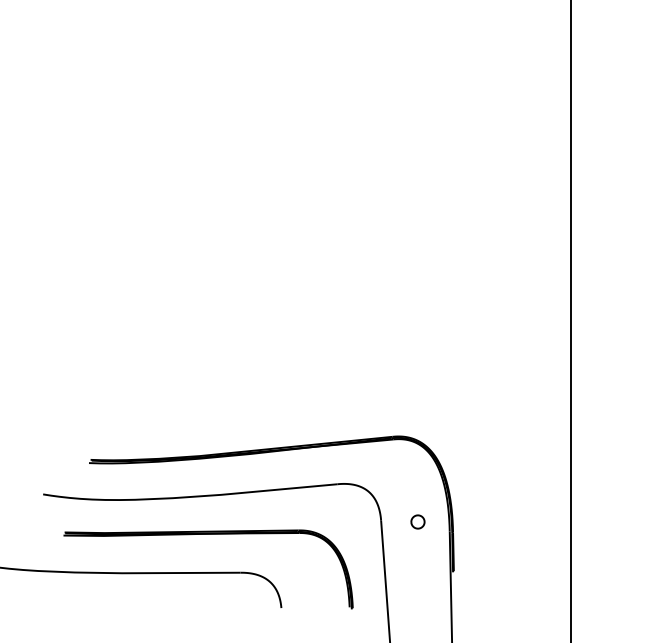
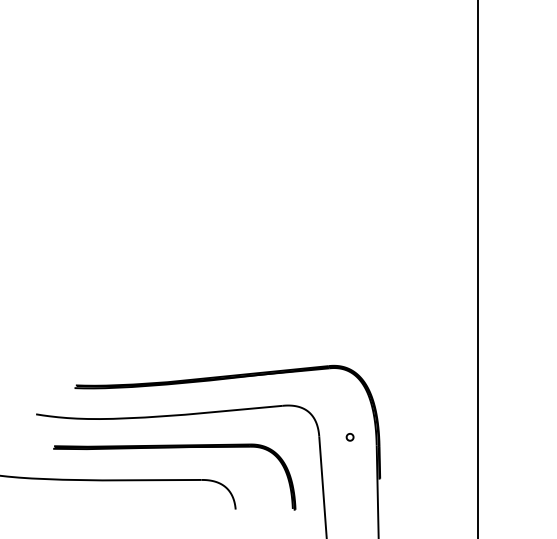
part: (417, 521) -> (349, 437), size x0.62

